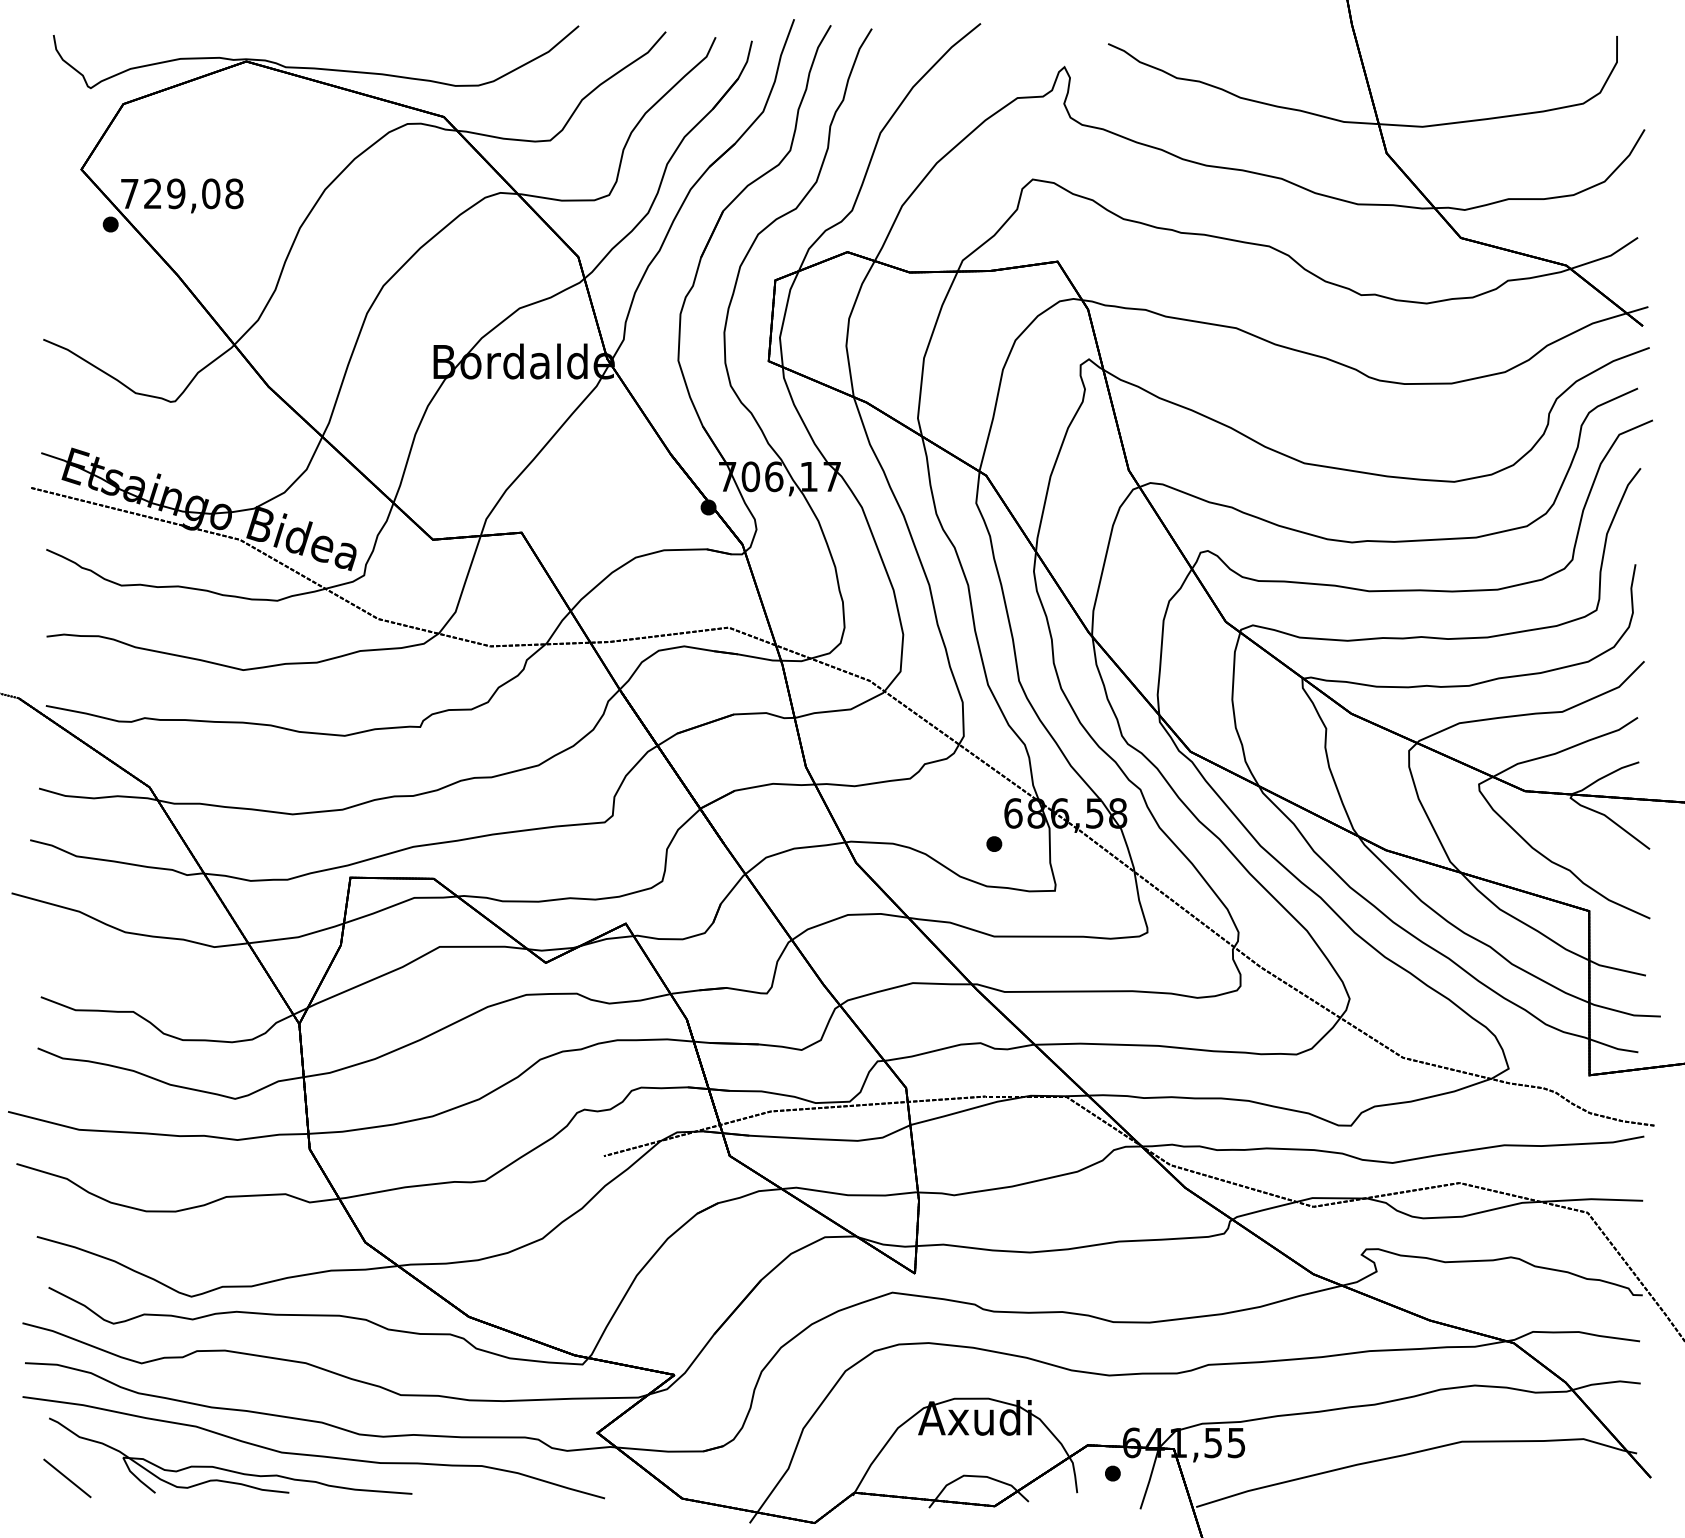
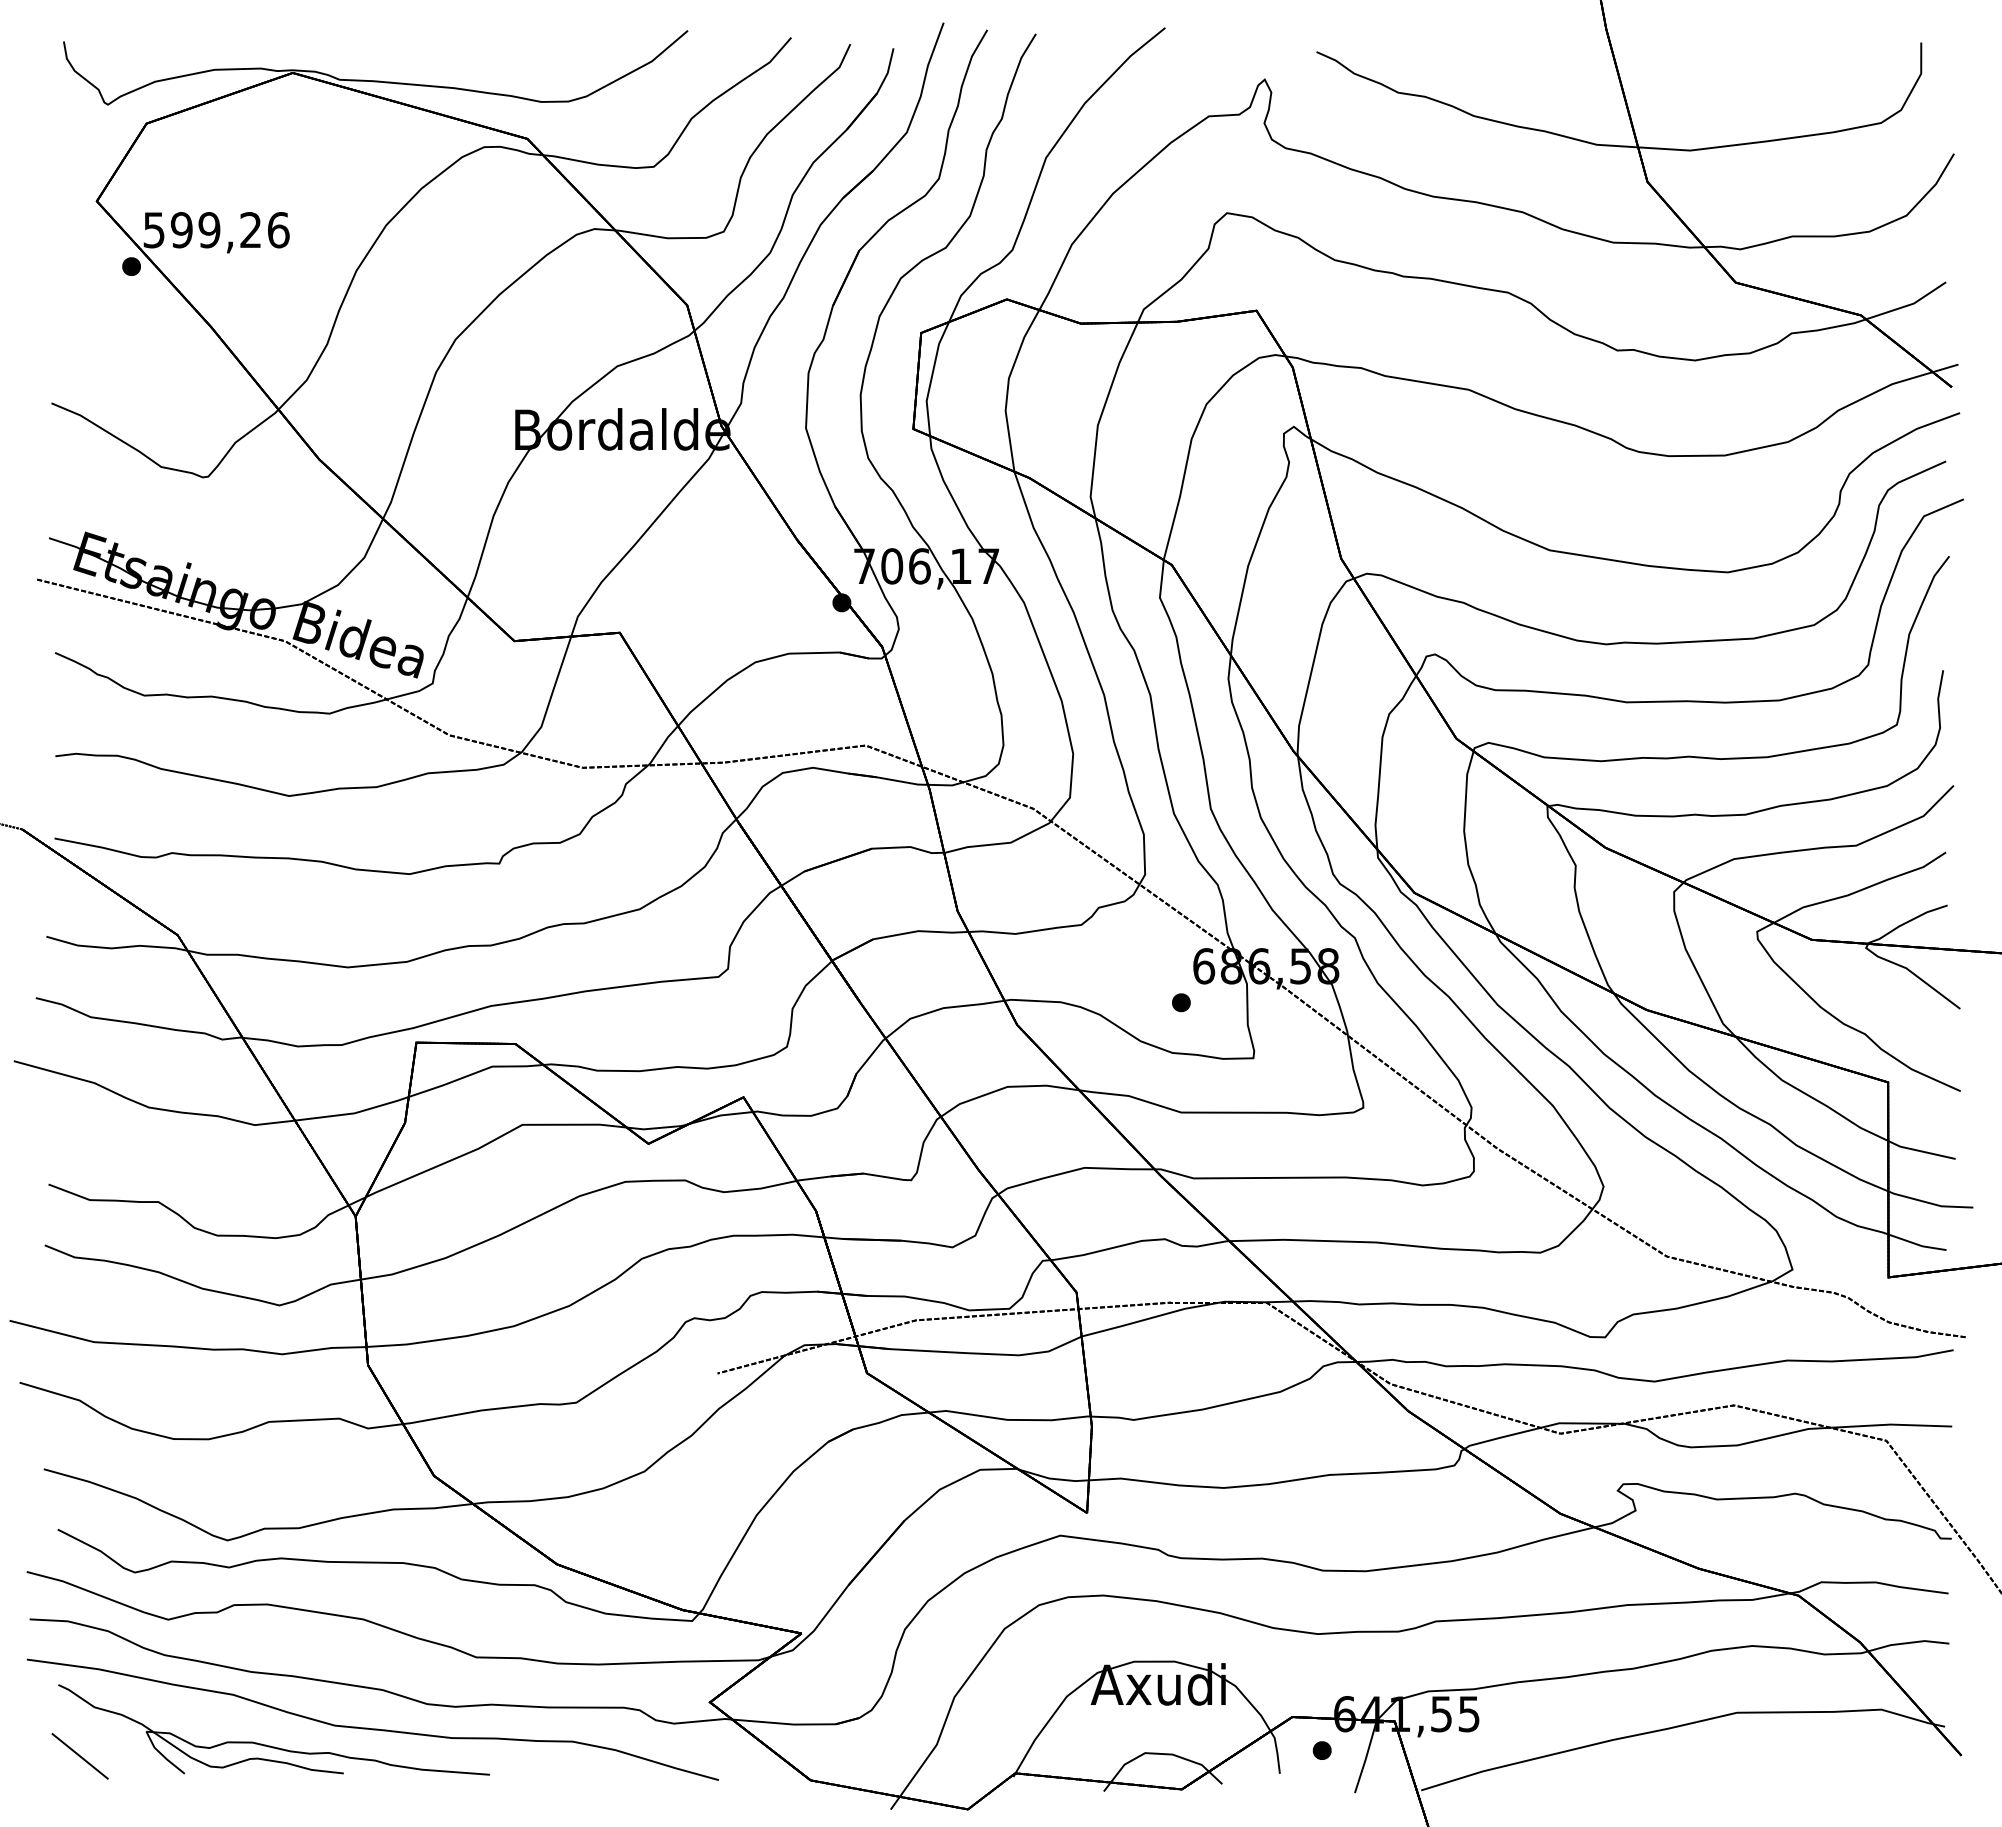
text: (182, 194) -> (216, 230), 729,08 -> 599,26

